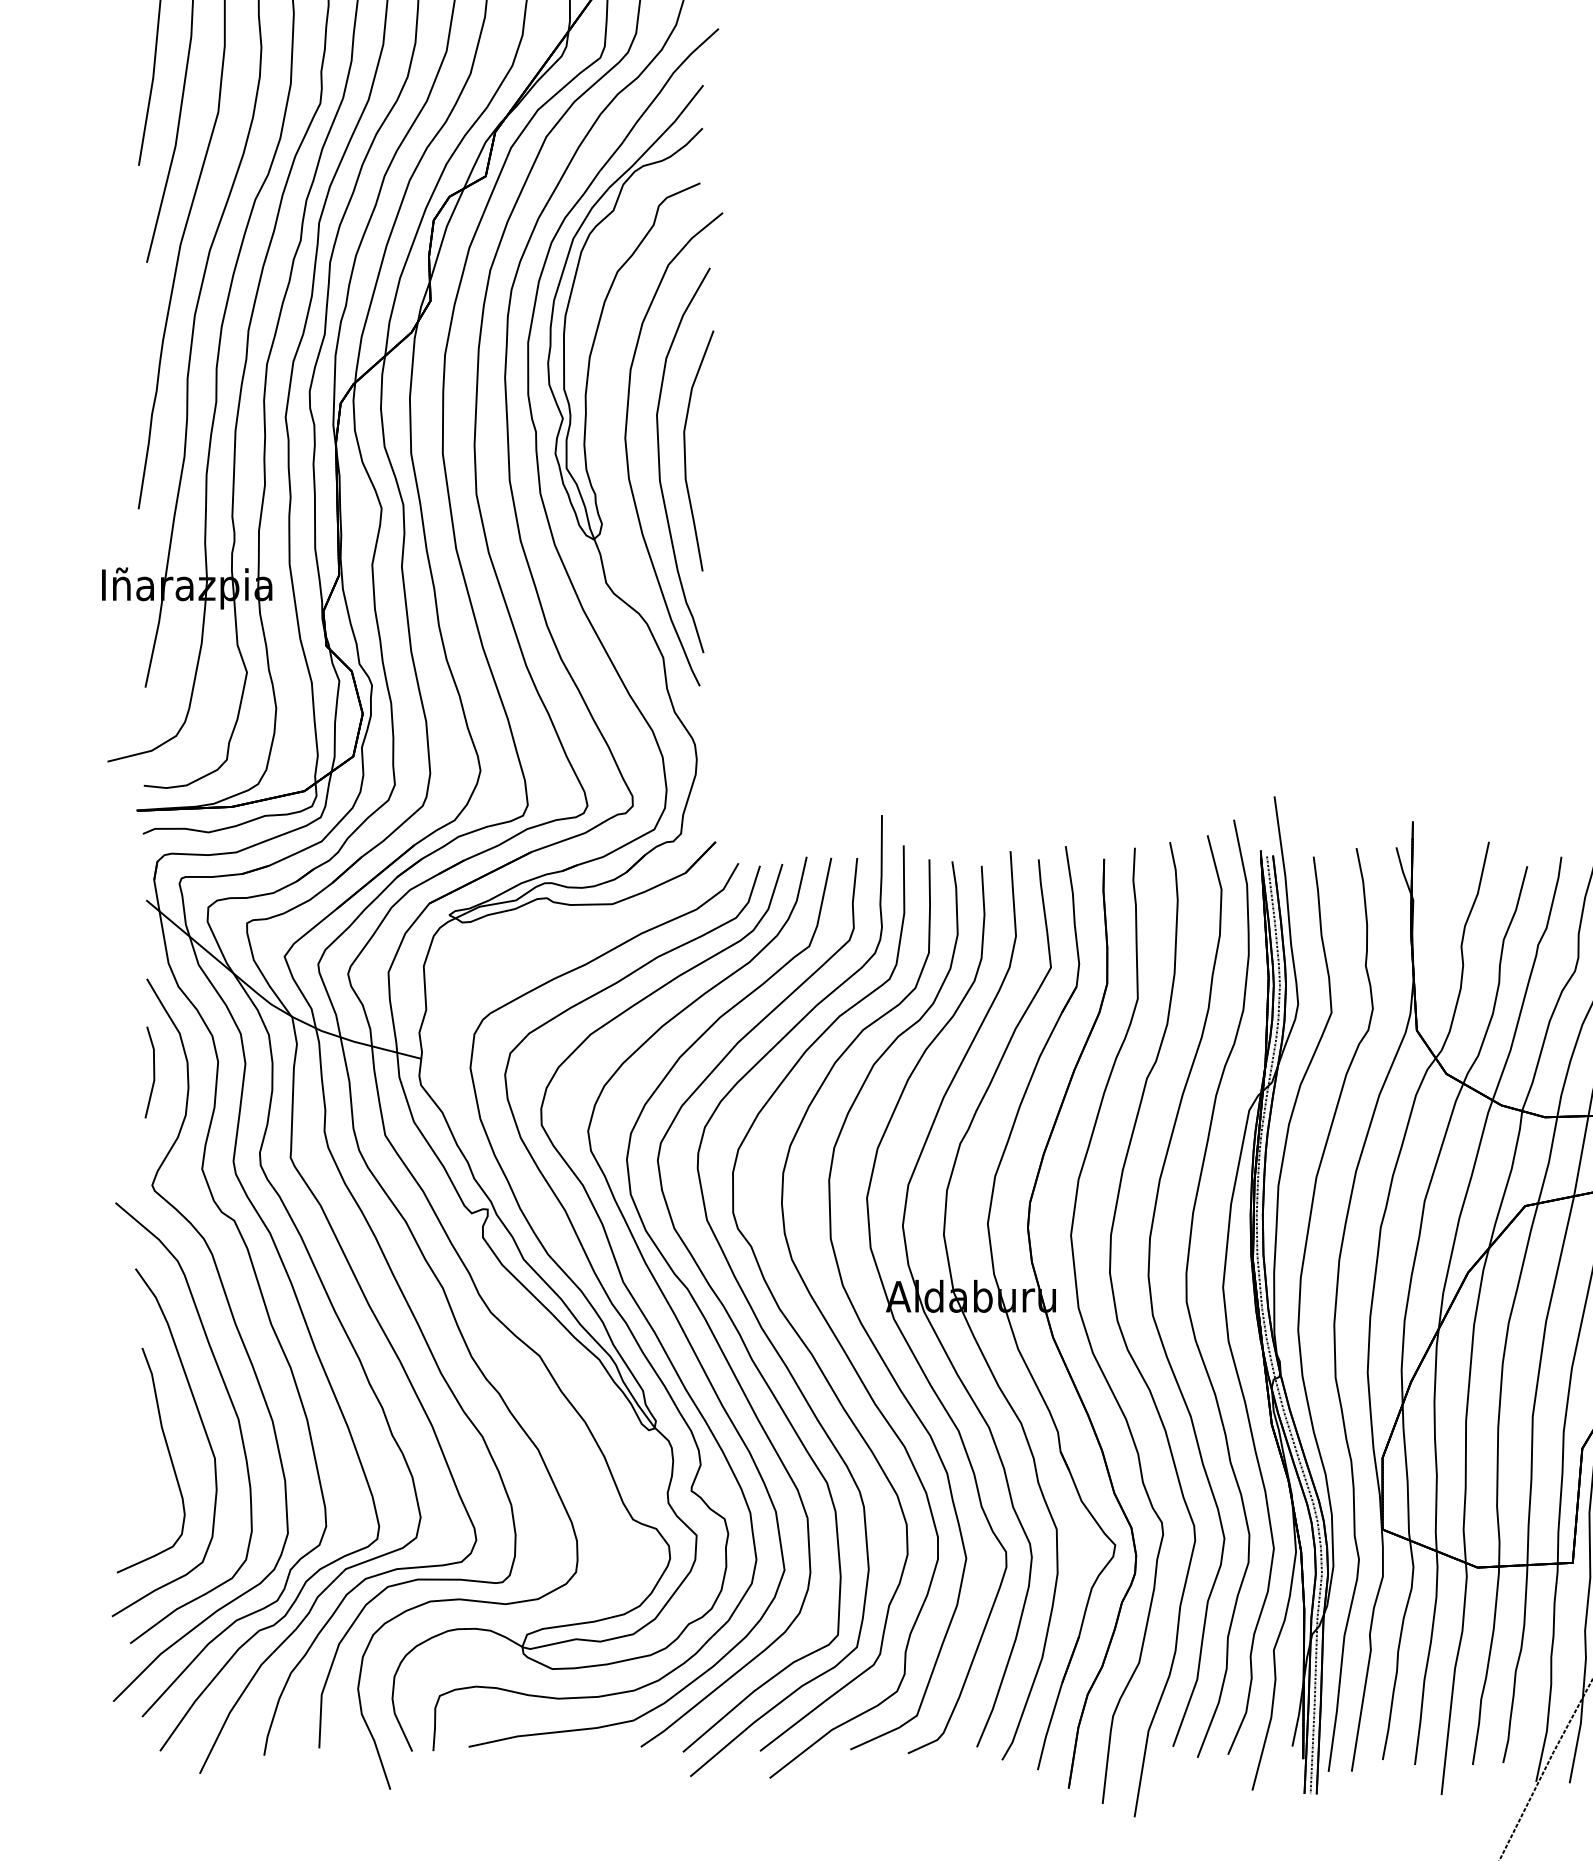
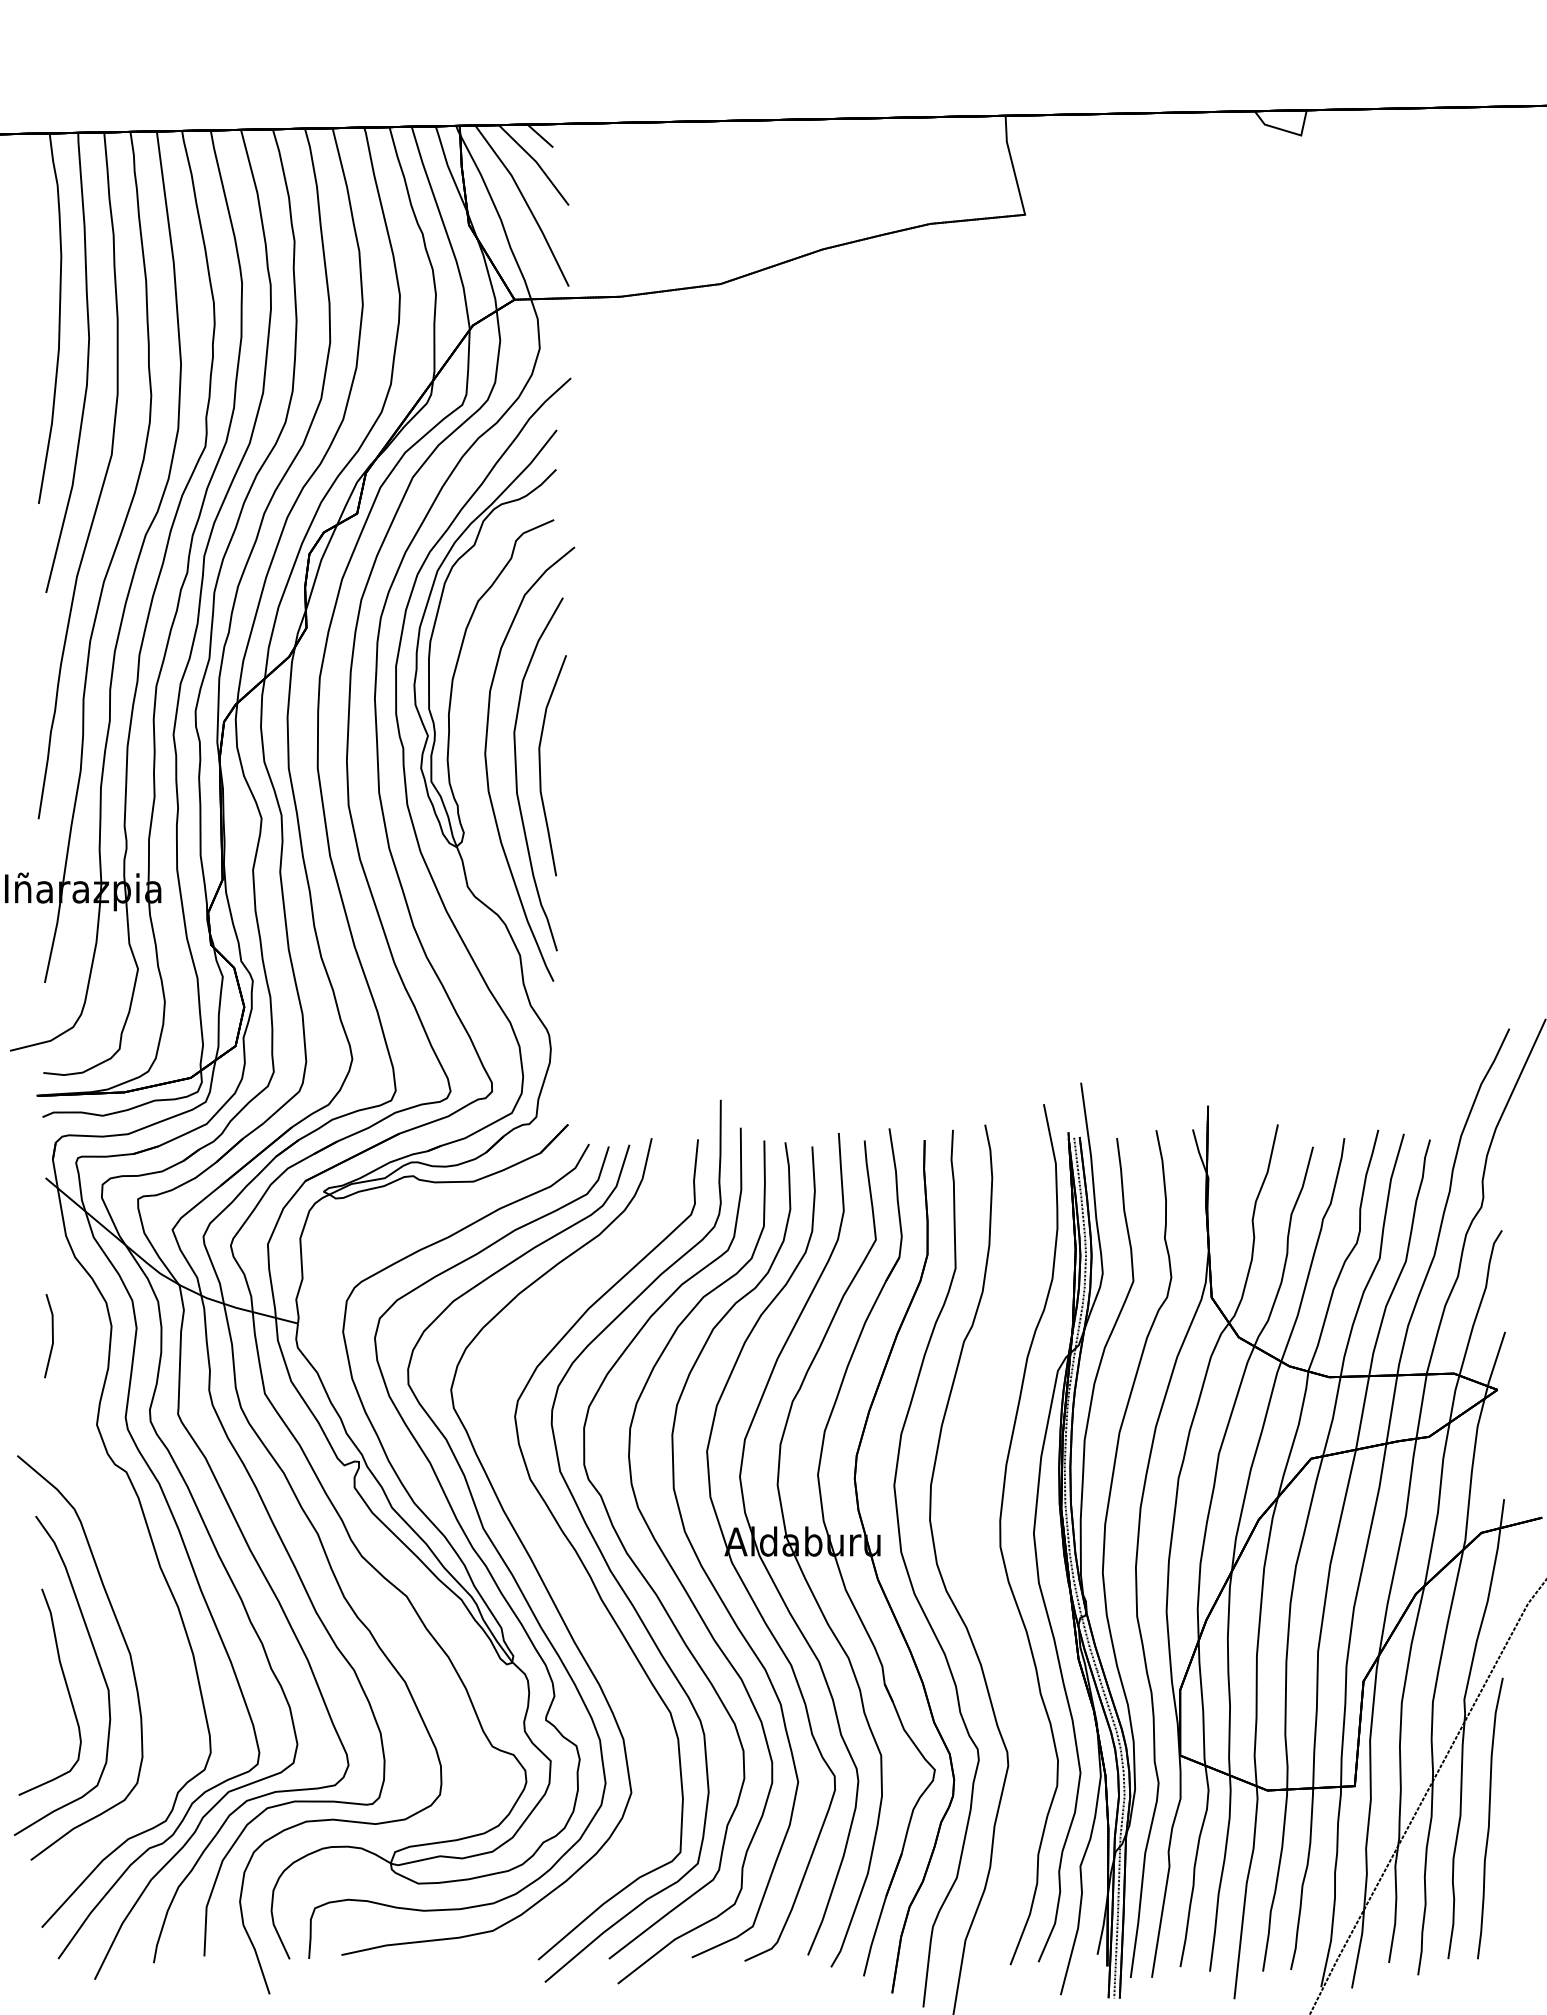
part: (1151, 1293) -> (968, 1538), removed
curve: (706, 1318) -> (559, 1561), removed
part: (234, 1324) -> (126, 1567), removed

